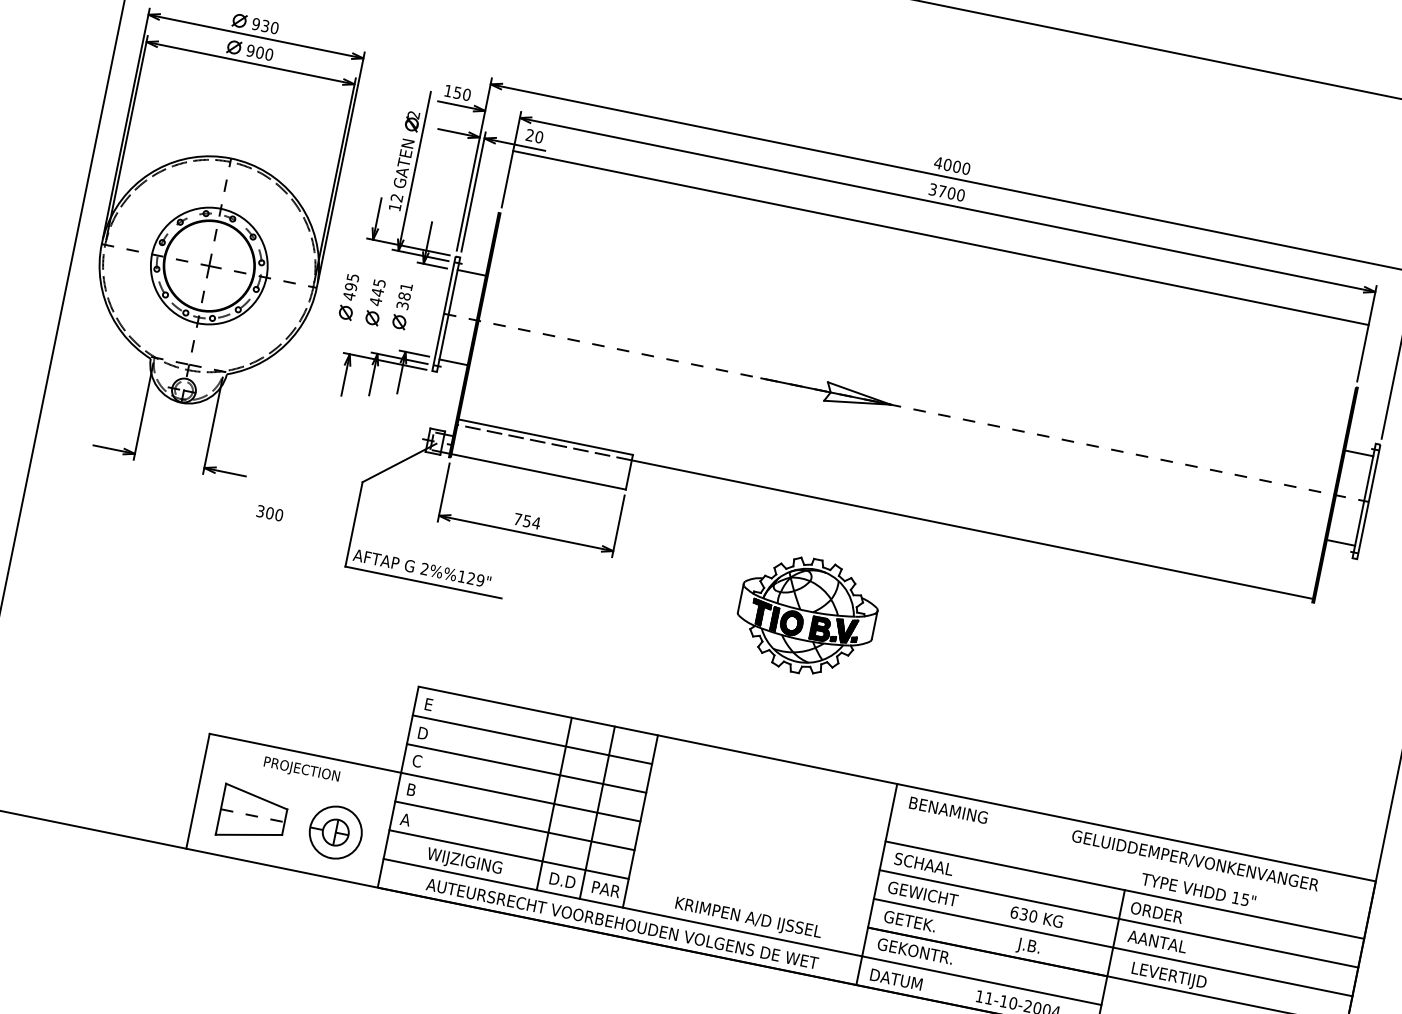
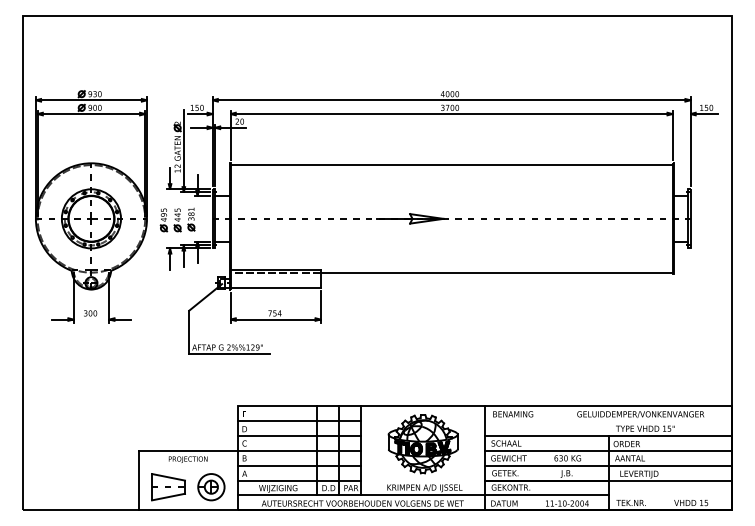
line: (940, 238) -> (451, 165), moved
text: (269, 513) -> (90, 313), moved
part: (805, 616) -> (422, 444), moved

